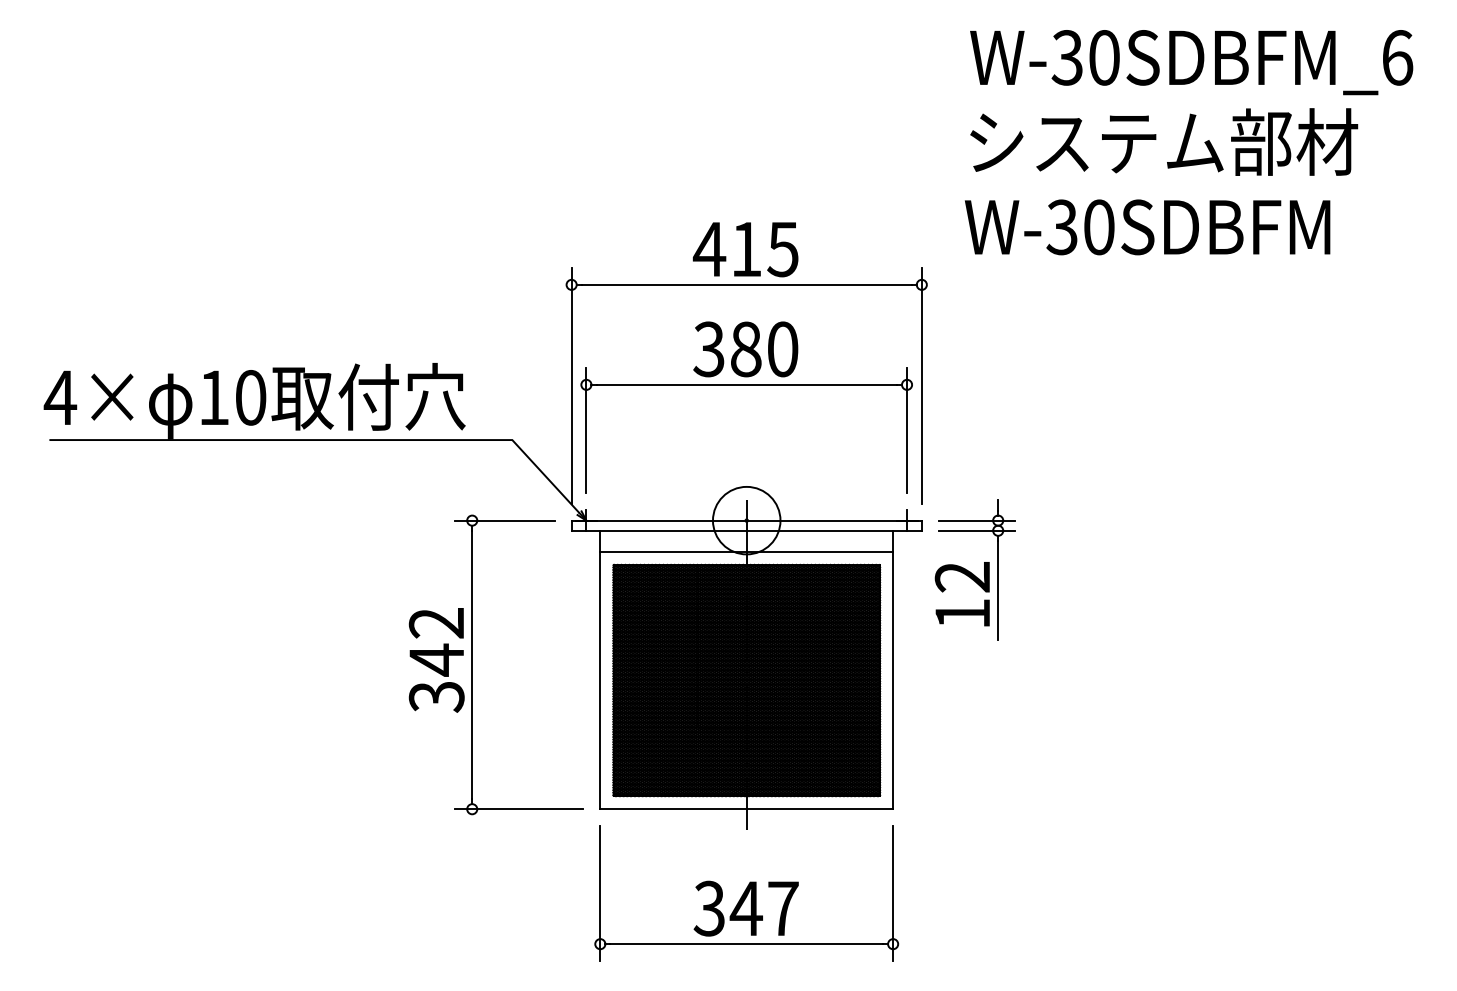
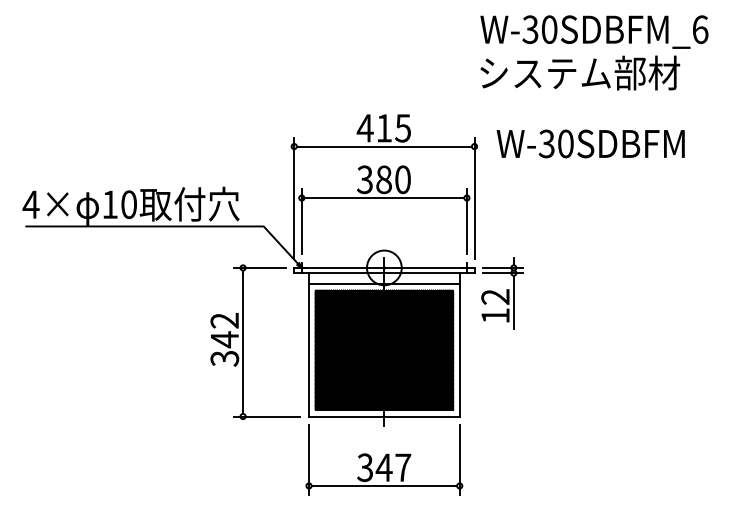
text: (1191, 102) -> (594, 52), moved
text: (1147, 226) -> (590, 143), moved

